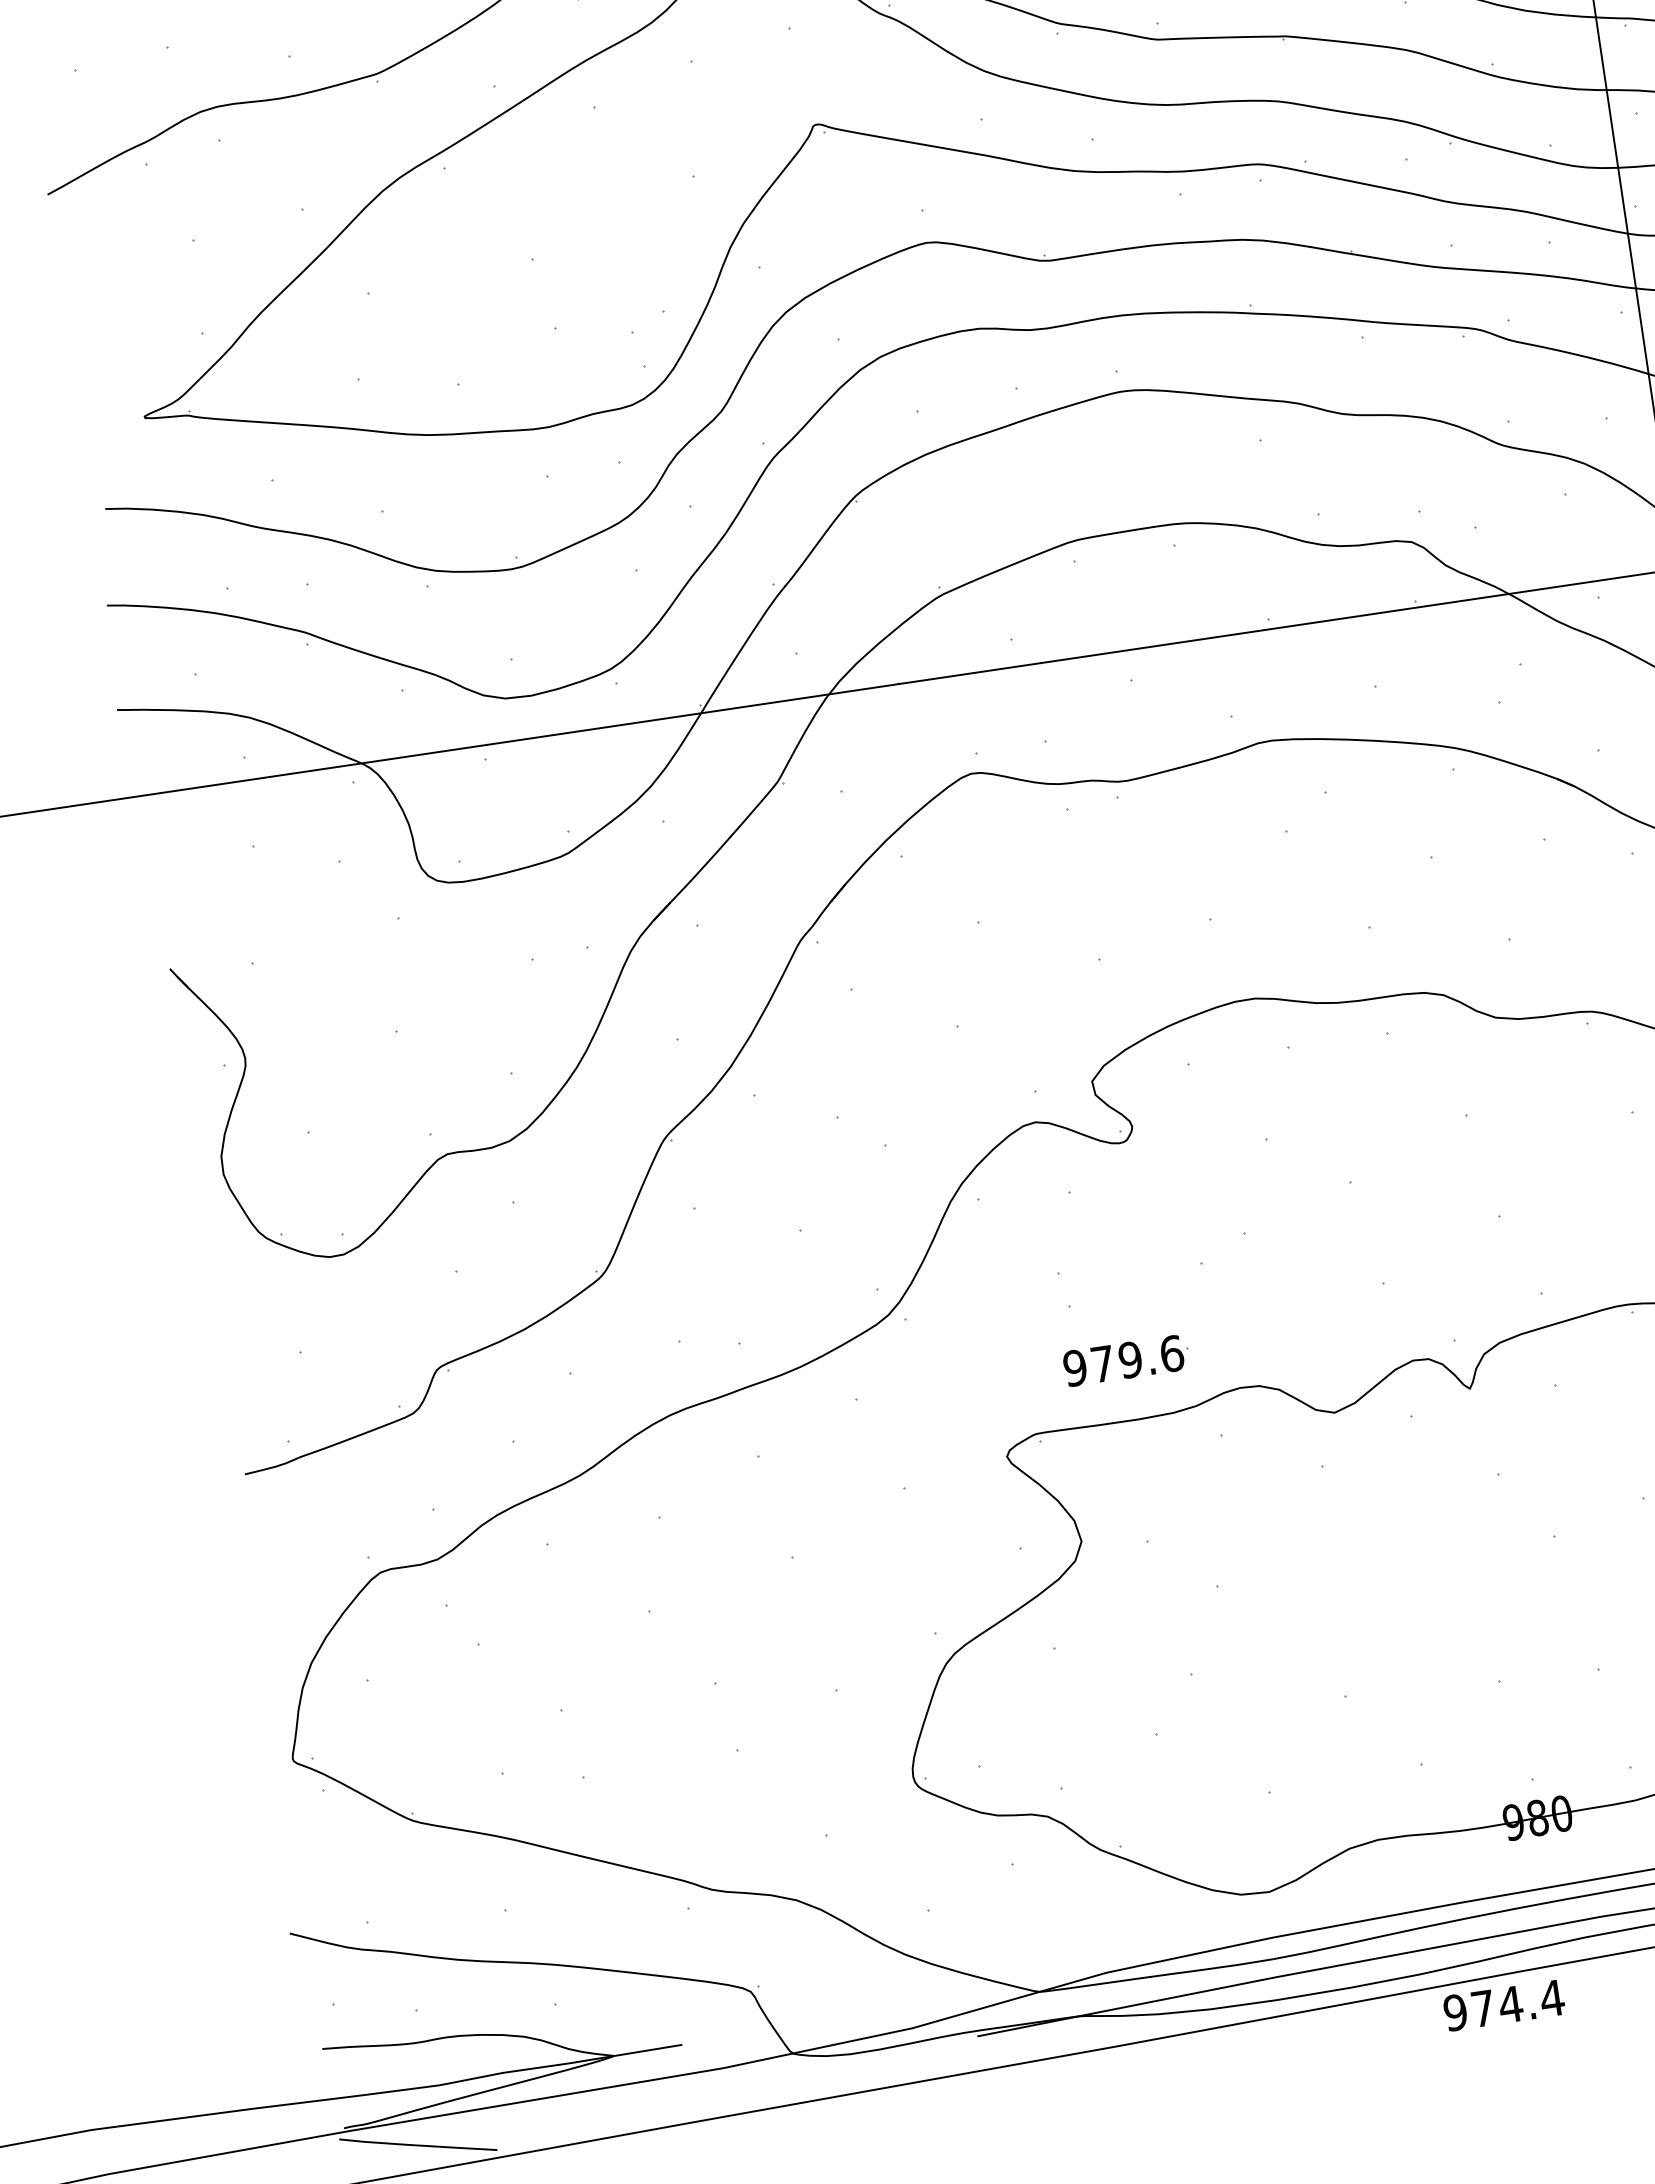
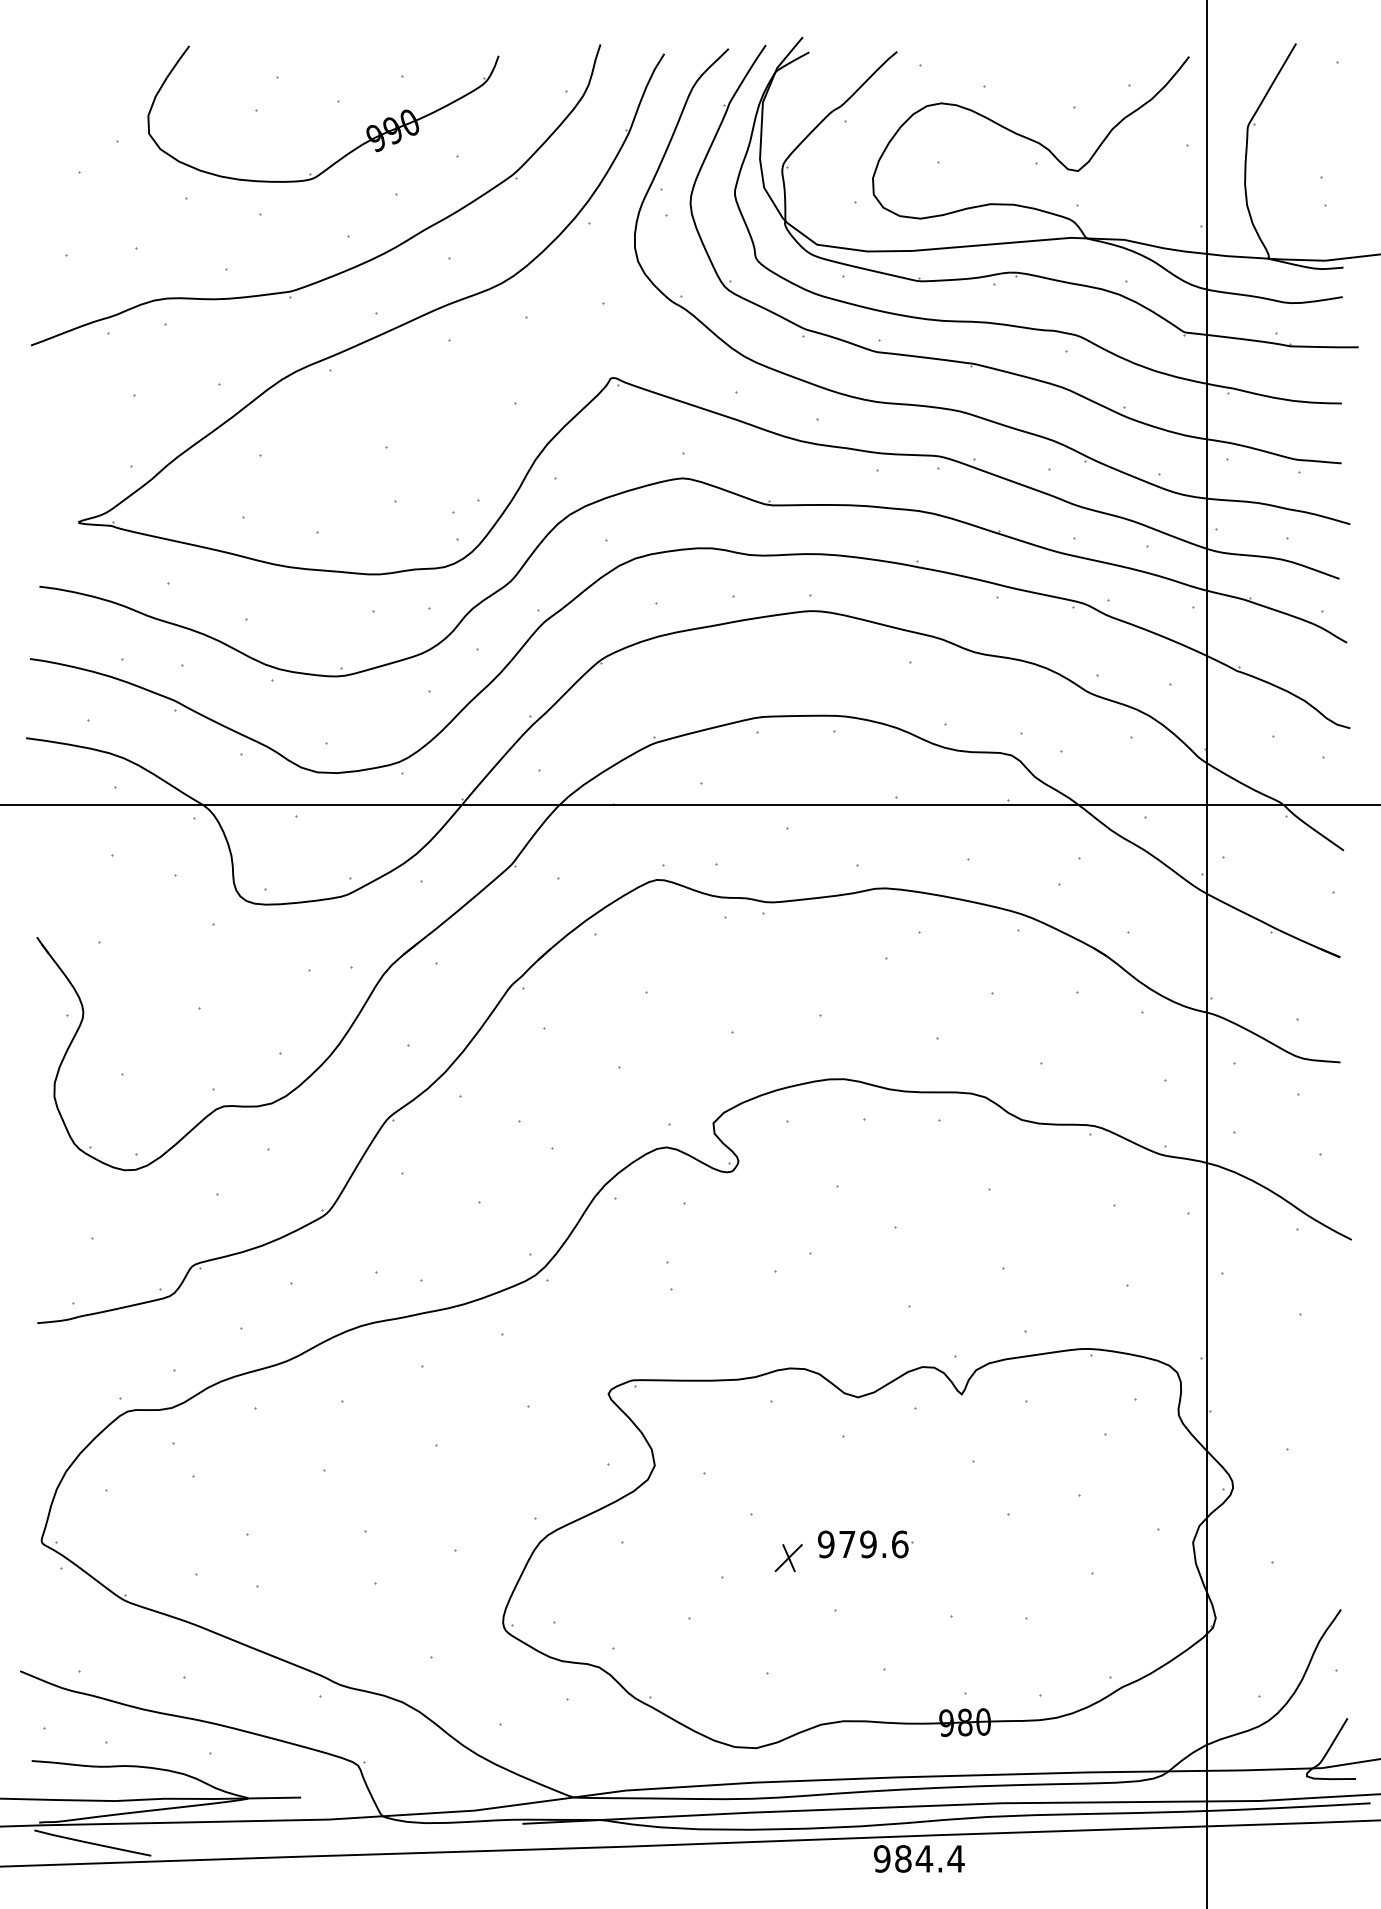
part: (1126, 1360) -> (865, 1544), moved
part: (1274, 1637) -> (788, 1558), added
text: (1483, 2008) -> (903, 1858), 974.4 -> 984.4

